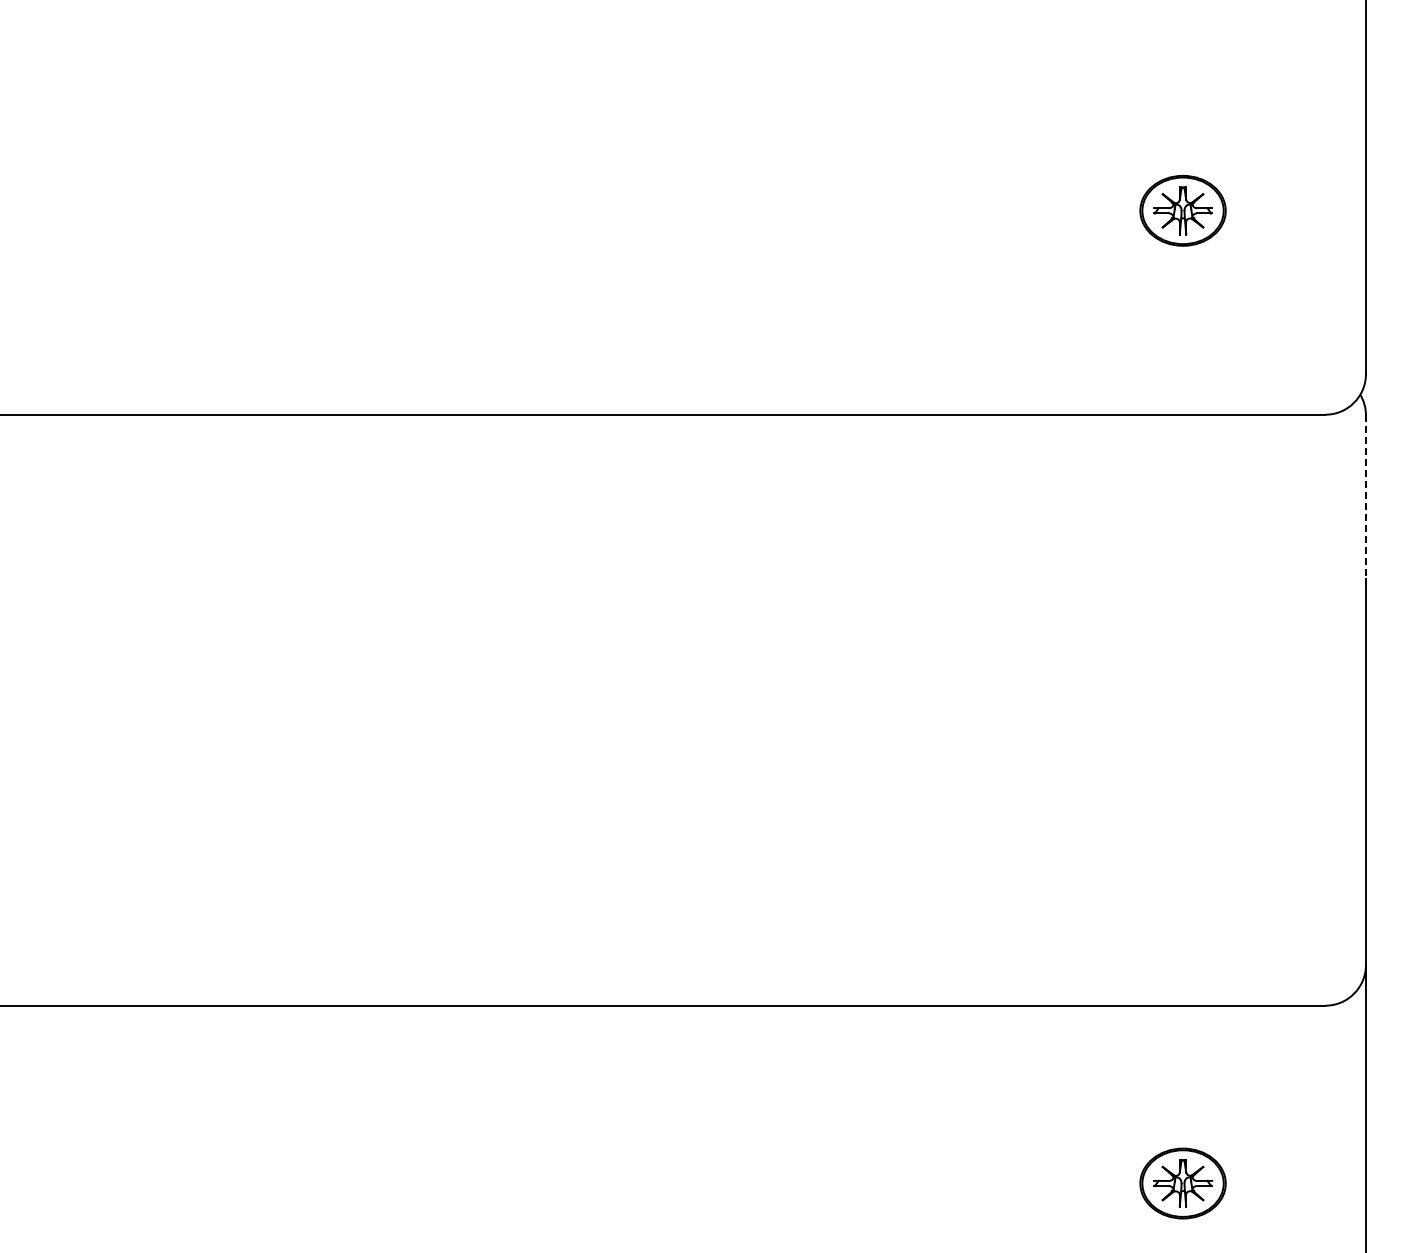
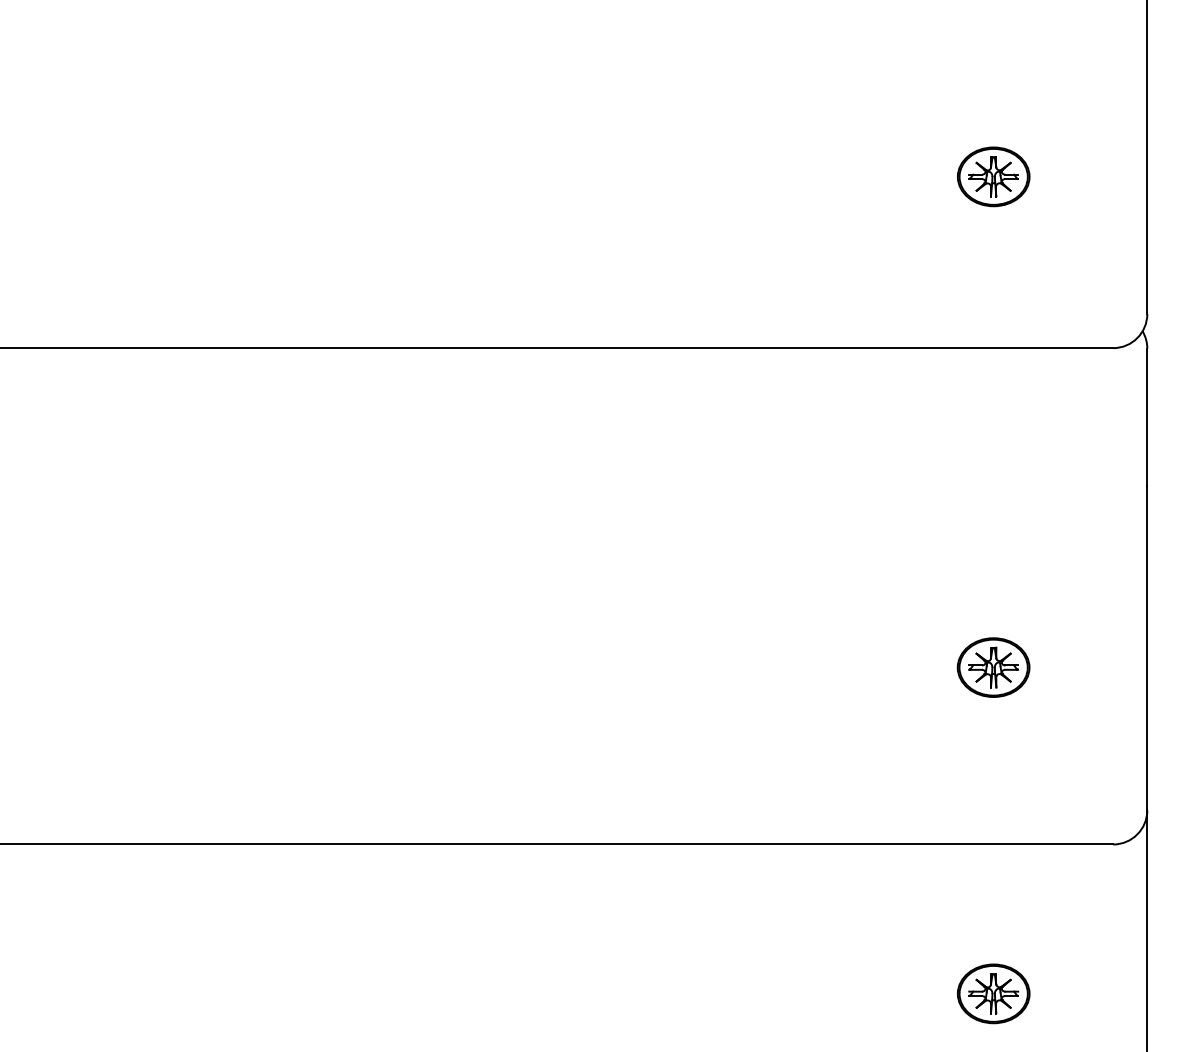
line: (1365, 497) -> (1146, 417), dashed -> solid
part: (1182, 794) -> (993, 667), added

